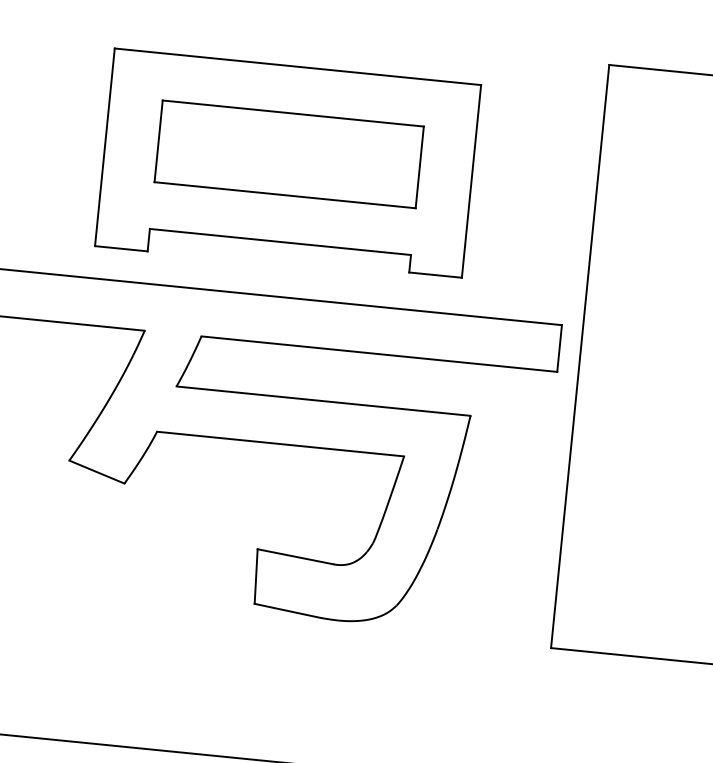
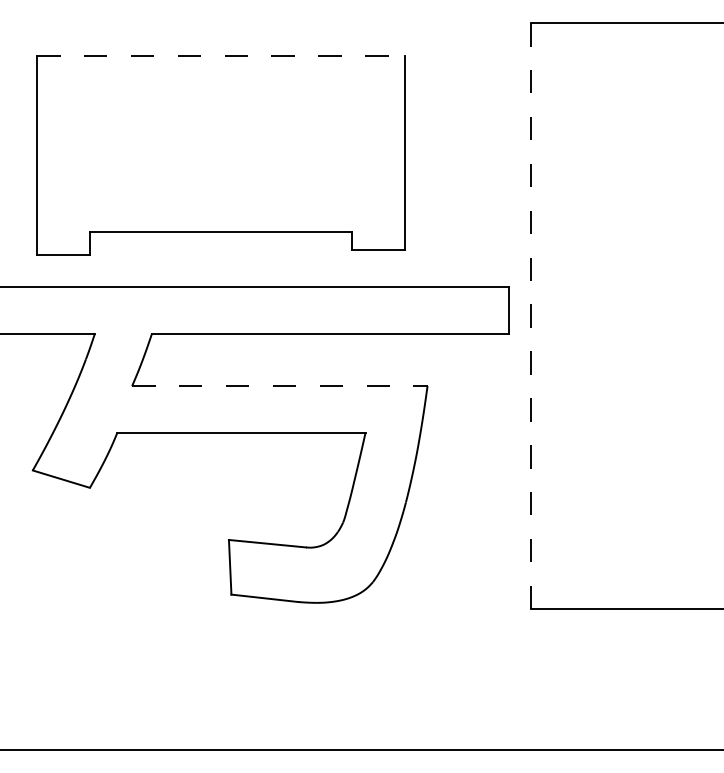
line: (298, 66) -> (221, 55), solid -> dashed
part: (288, 153) -> (220, 143), removed
line: (579, 356) -> (530, 316), solid -> dashed
line: (323, 401) -> (279, 386), solid -> dashed

